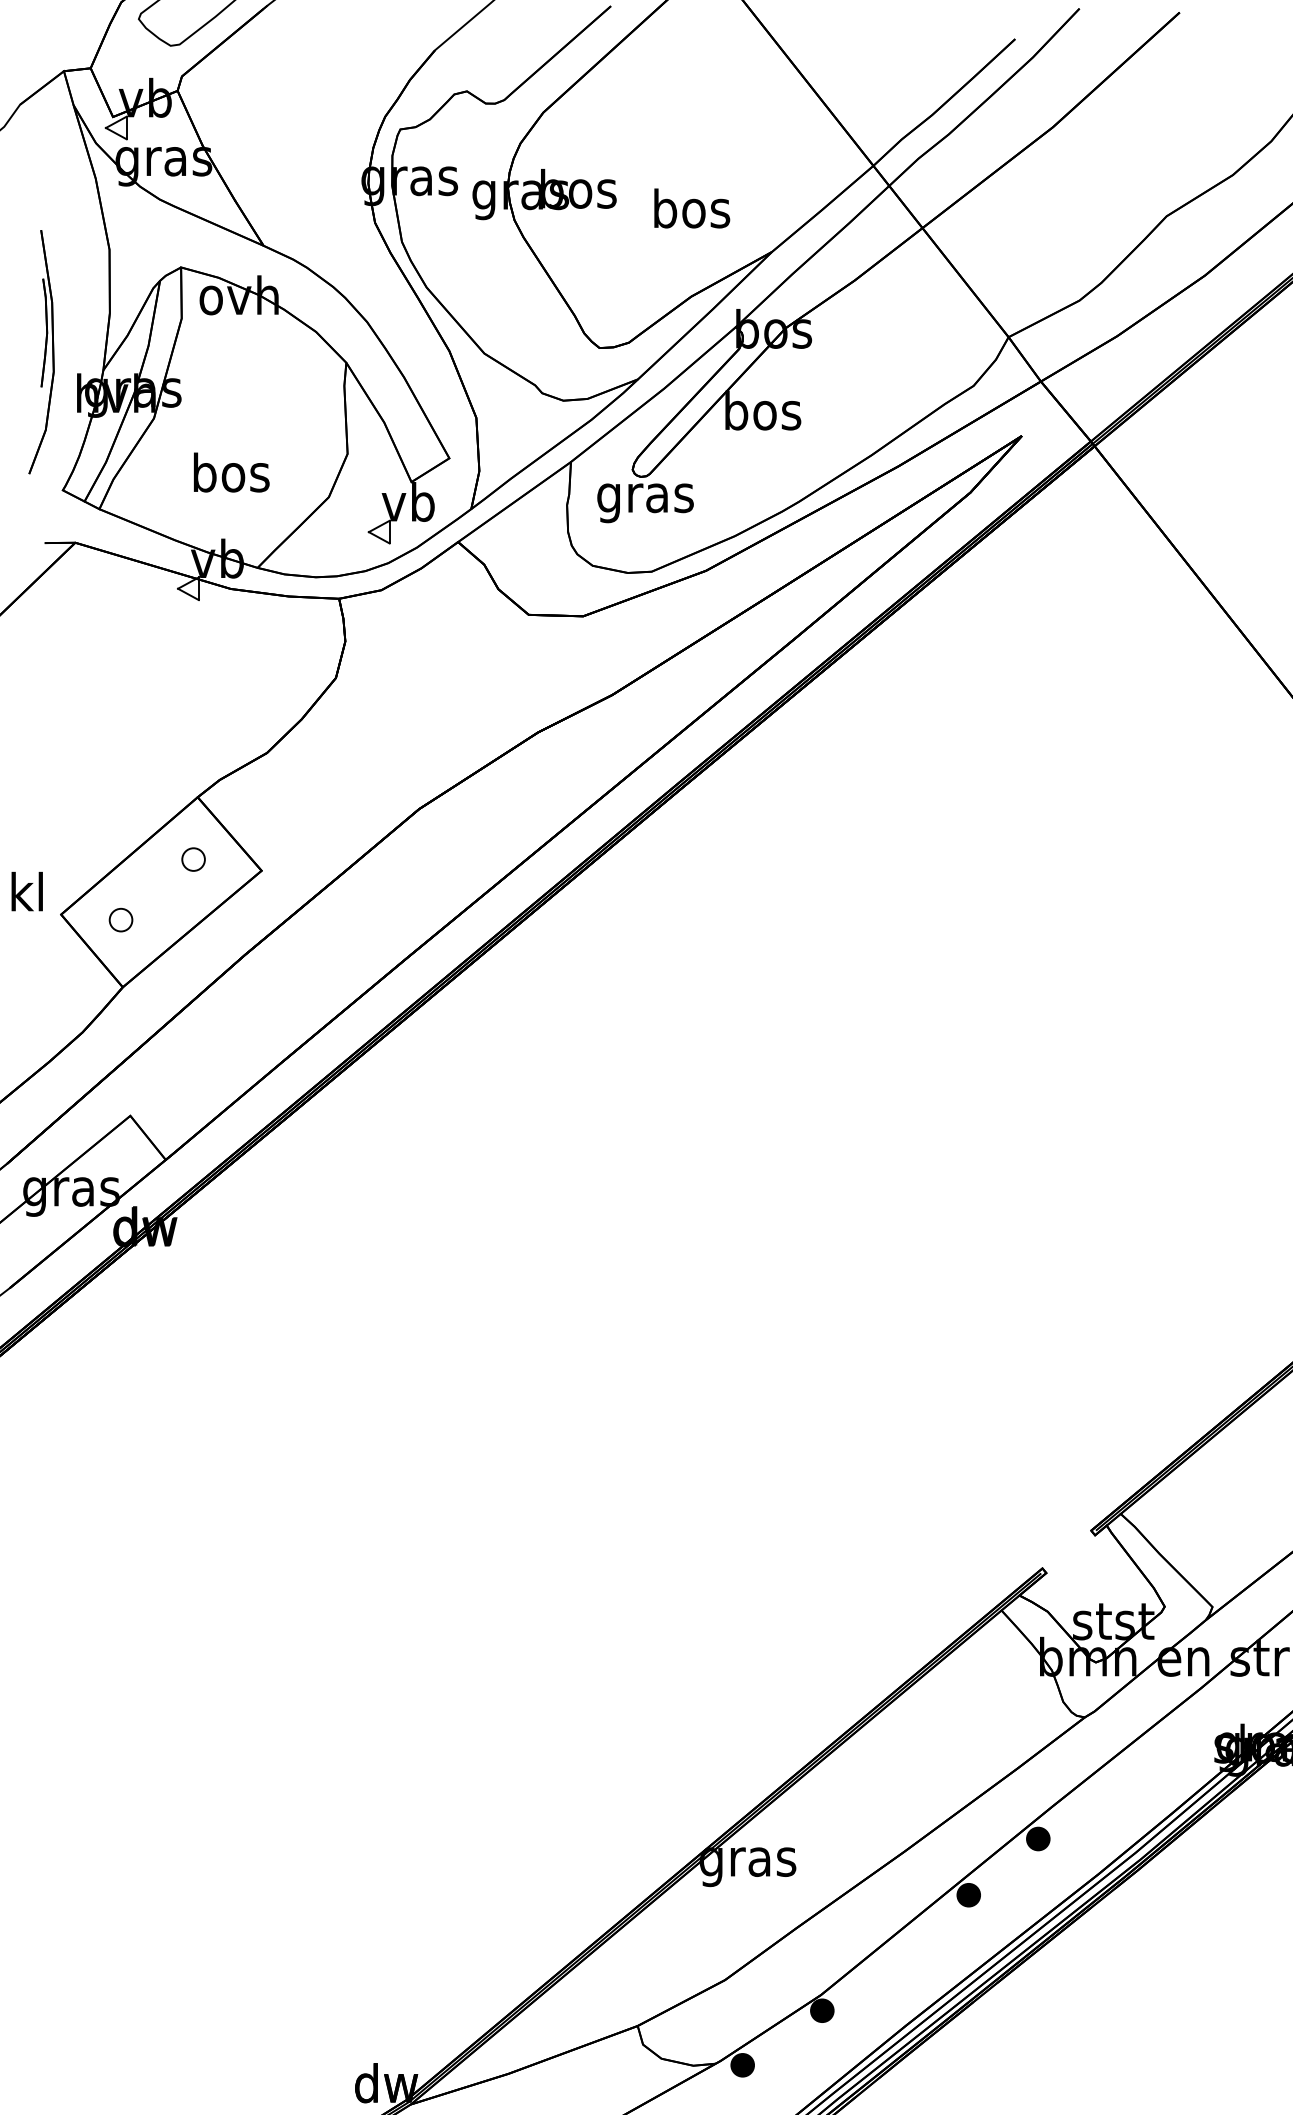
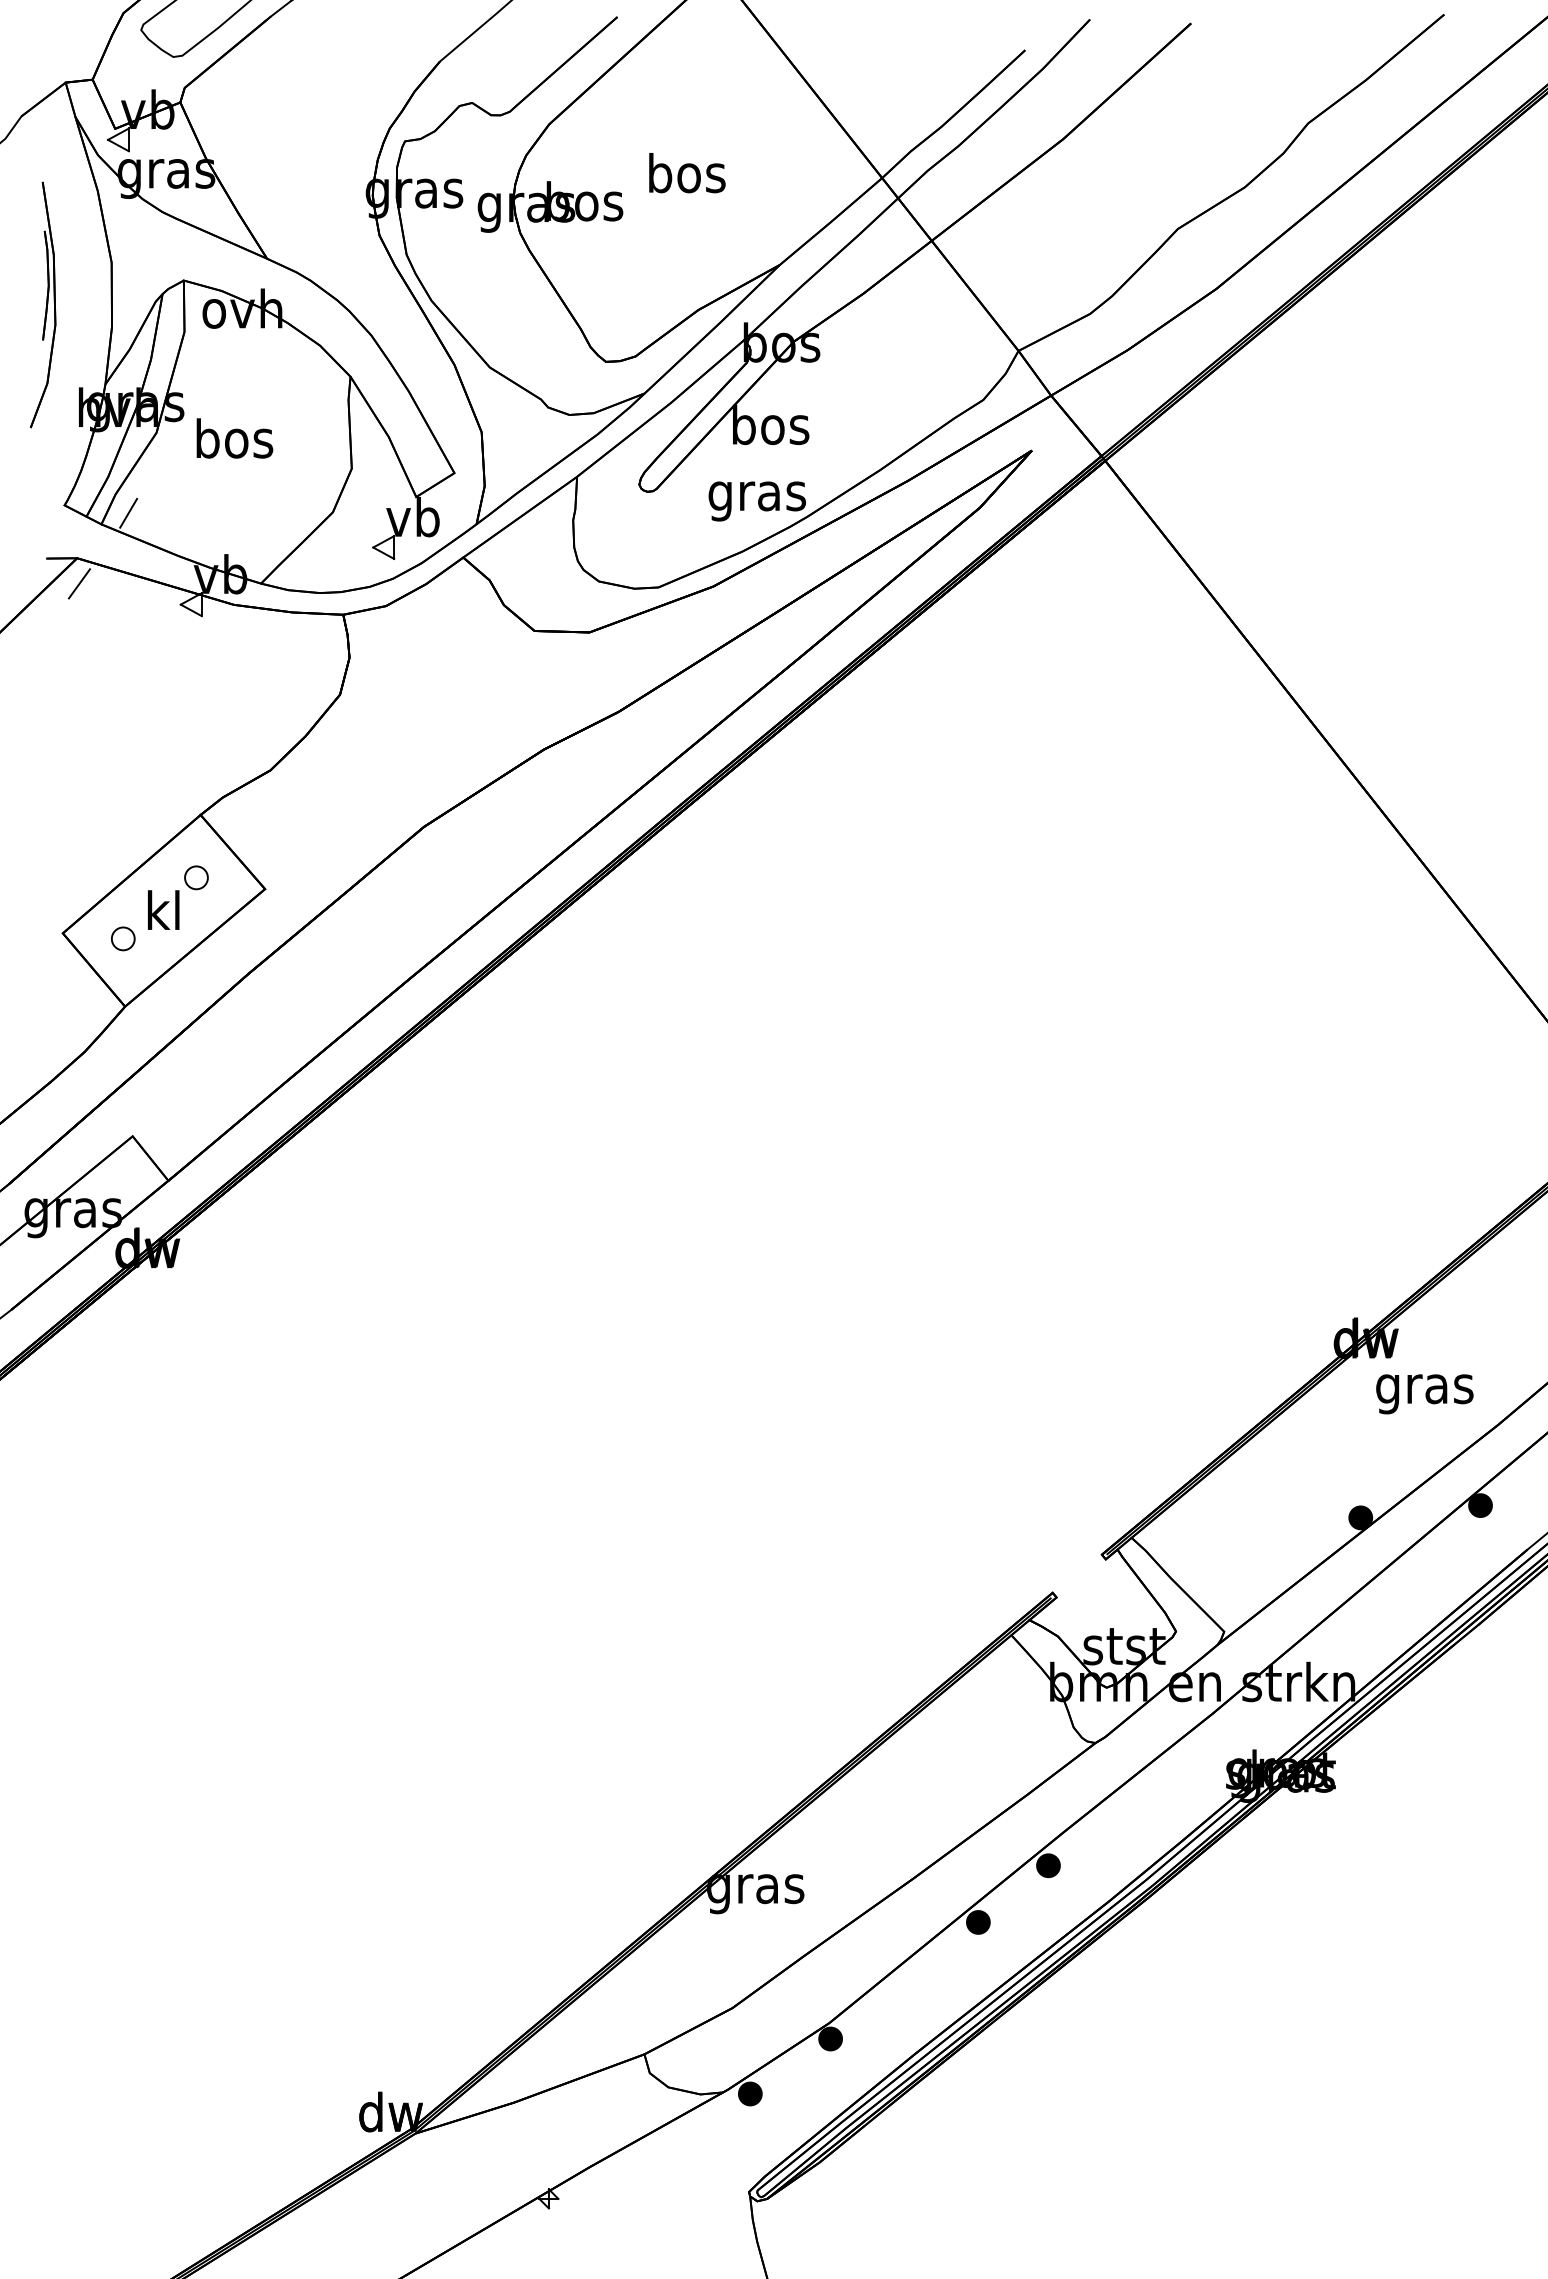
text: (692, 208) -> (687, 173), moved
part: (40, 351) -> (42, 304), moved
text: (231, 472) -> (234, 438), moved
line: (126, 497) -> (128, 512), added
text: (645, 503) -> (757, 501), moved
line: (77, 567) -> (79, 583), added
text: (27, 890) -> (163, 909), moved

